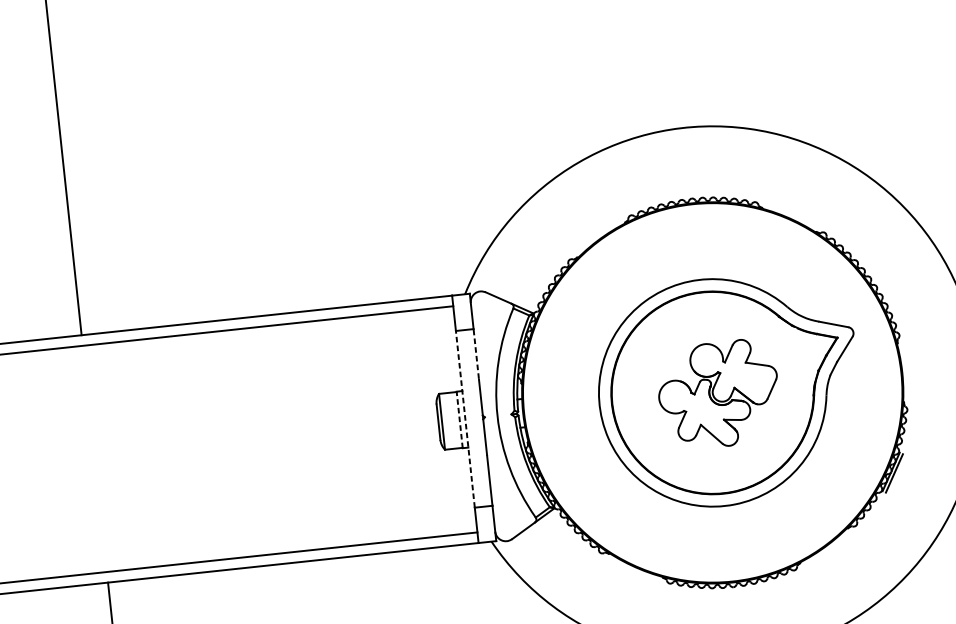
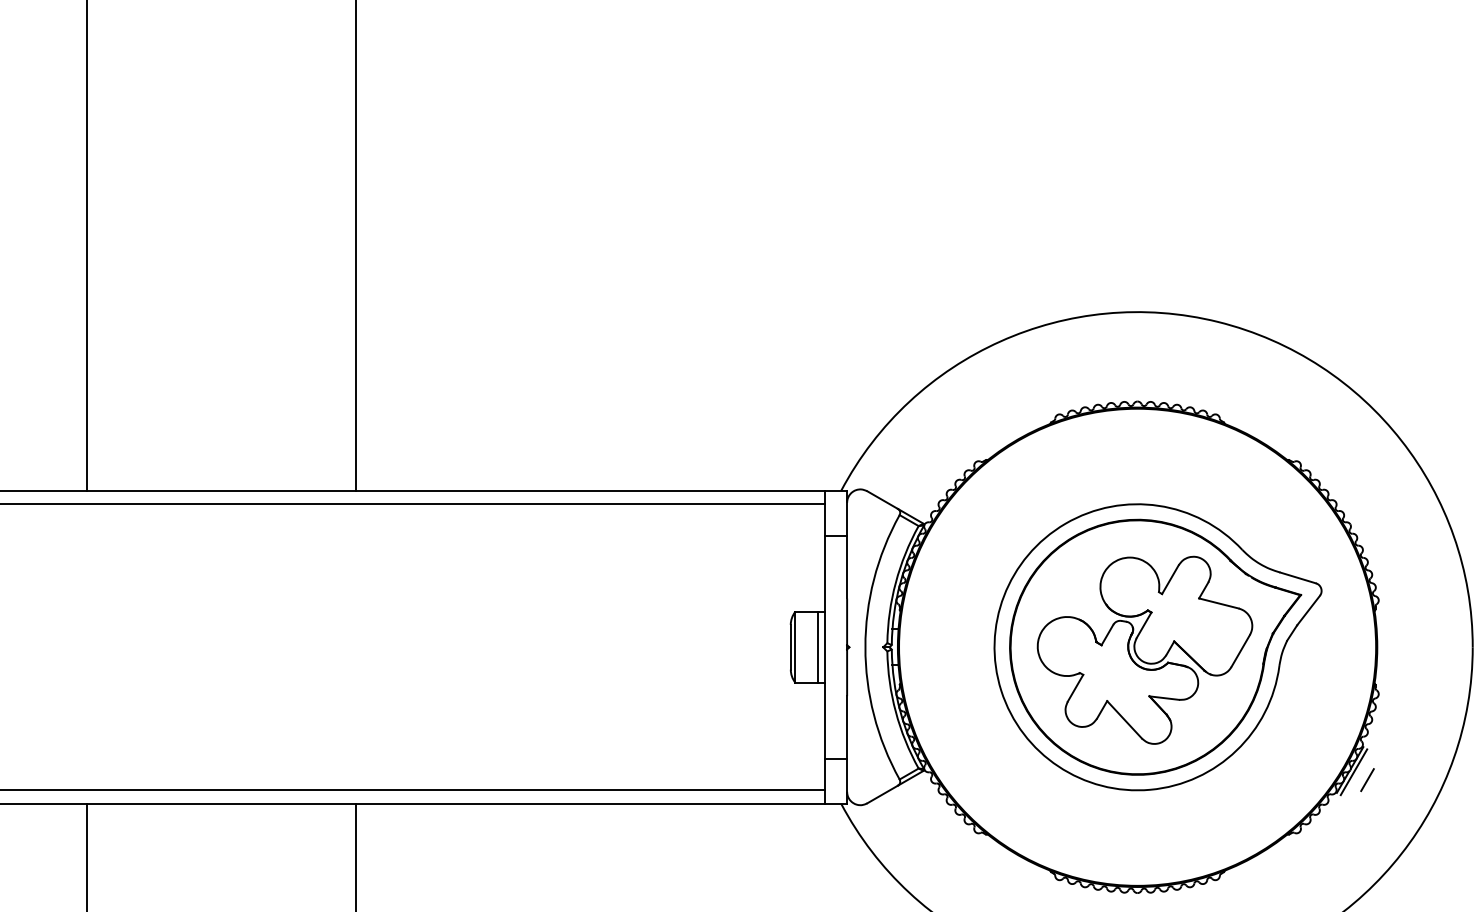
line: (476, 353) -> (847, 566), dashed -> solid
part: (718, 394) -> (1144, 649), size x1.43
line: (465, 419) -> (824, 647), dashed -> solid
line: (459, 420) -> (817, 647), dashed -> solid
line: (905, 478) -> (1367, 780), added

